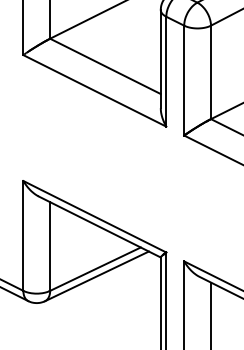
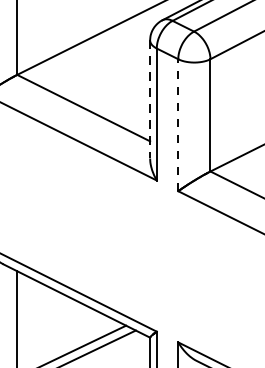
line: (160, 59) -> (149, 99), solid -> dashed
line: (184, 80) -> (178, 125), solid -> dashed

